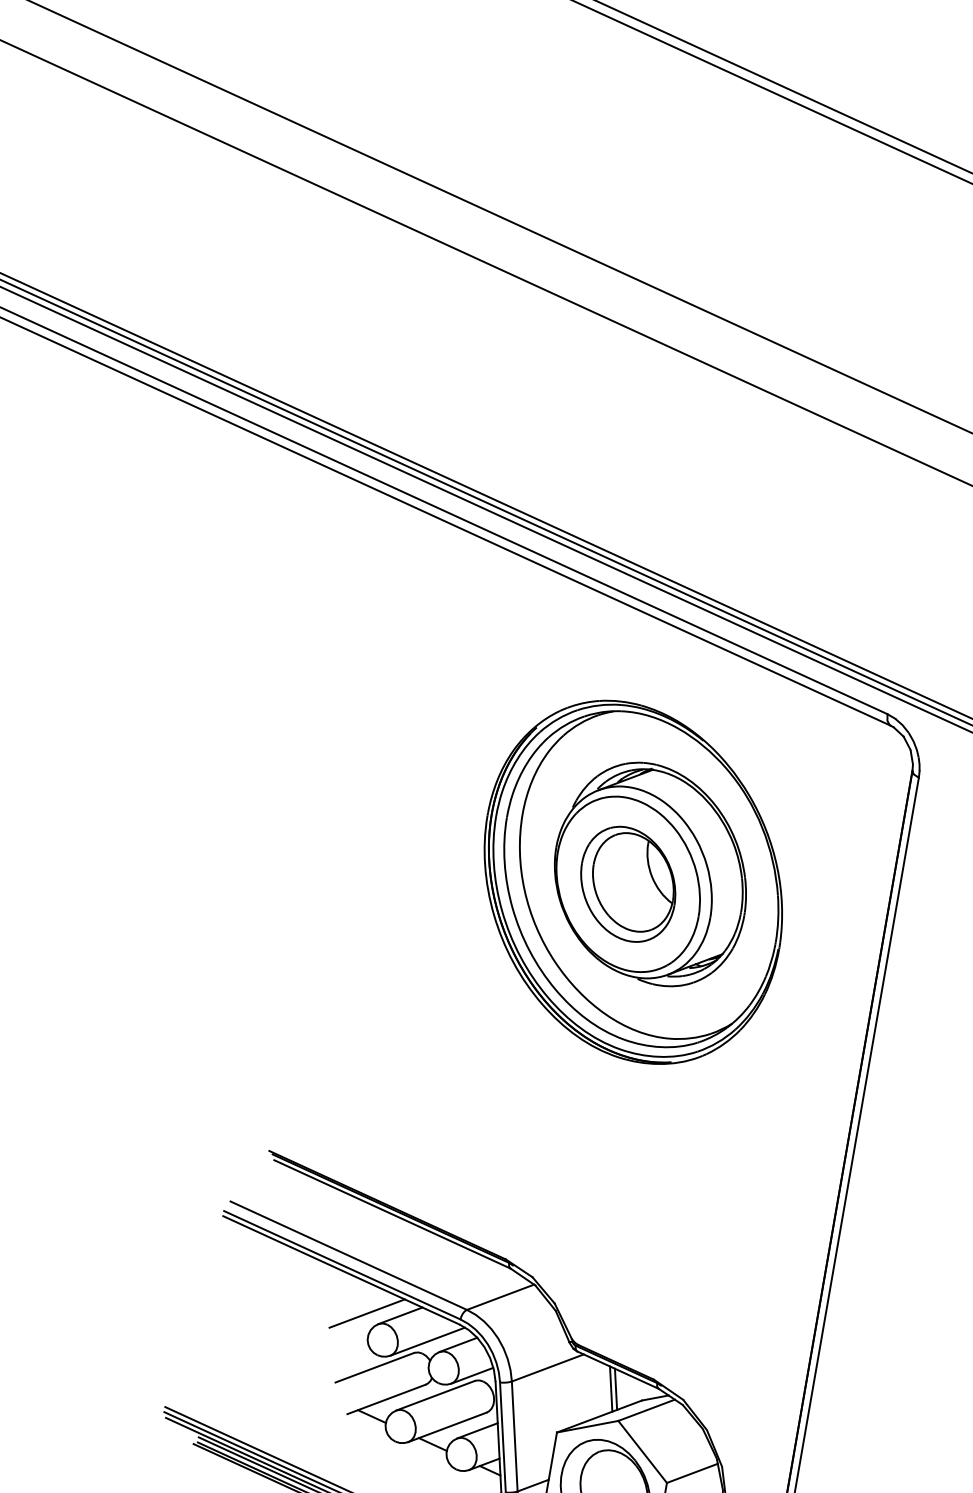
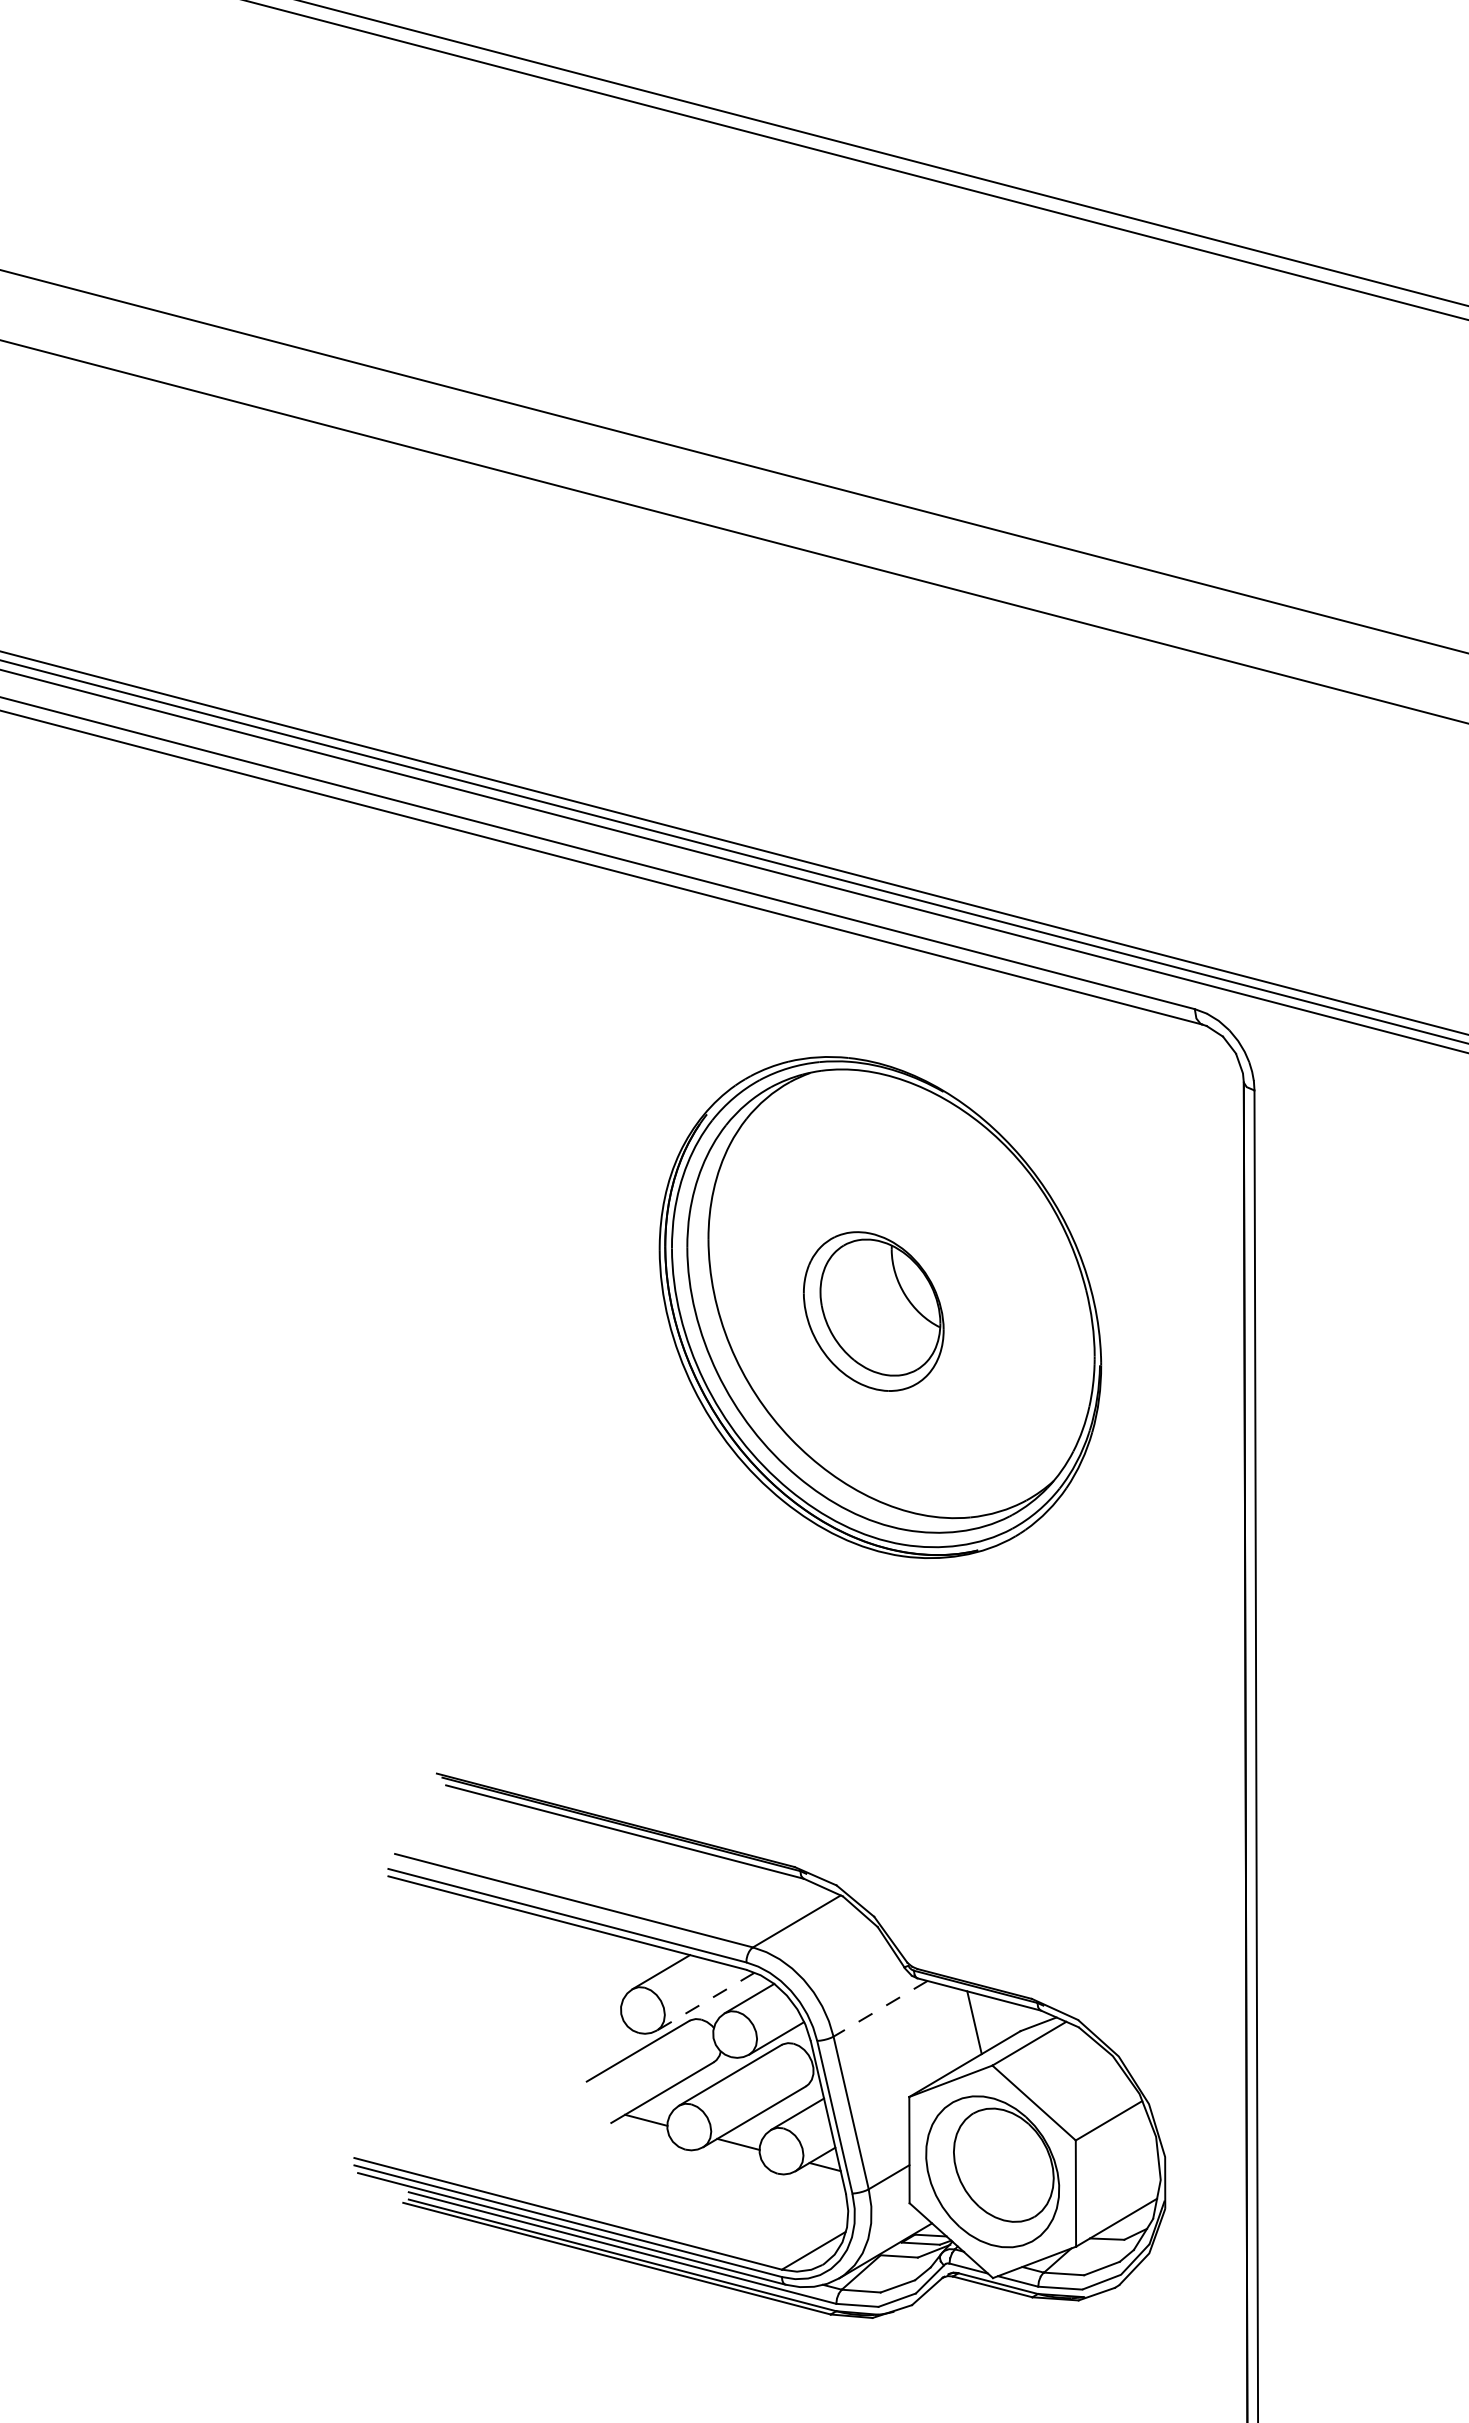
part: (651, 874) -> (903, 1291), removed
line: (366, 1313) -> (613, 1977), removed
line: (427, 1341) -> (705, 2001), solid -> dashed
line: (547, 1367) -> (880, 2008), solid -> dashed
line: (615, 1388) -> (980, 2021), removed

